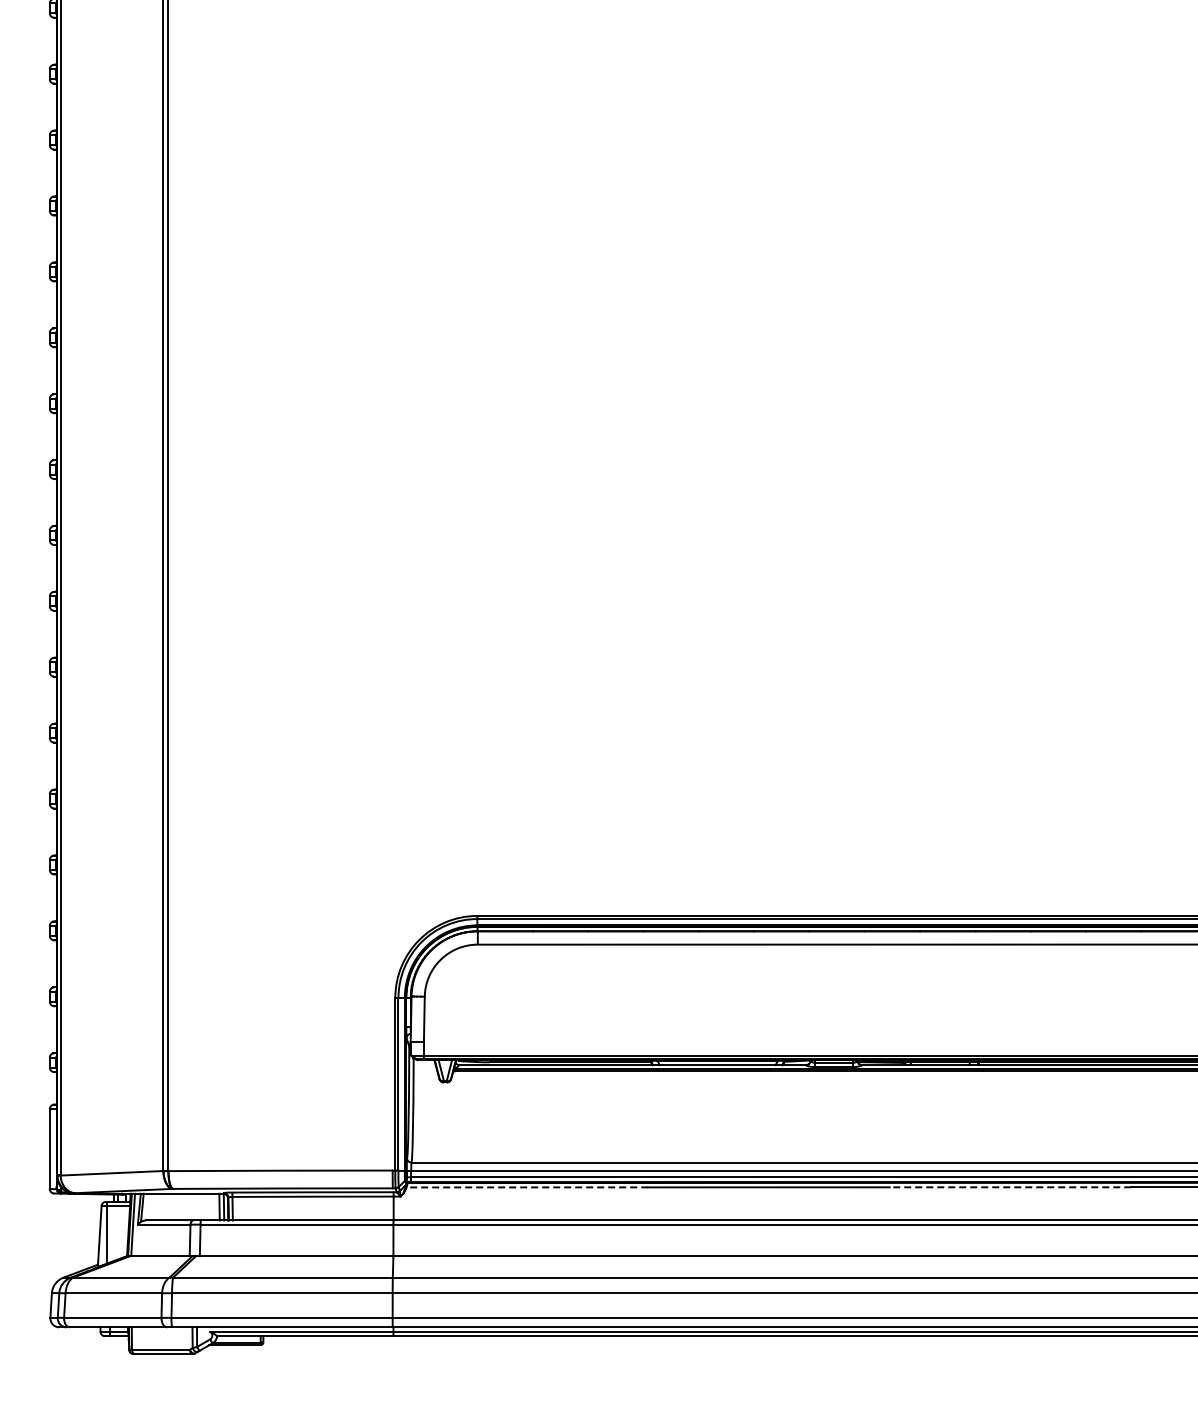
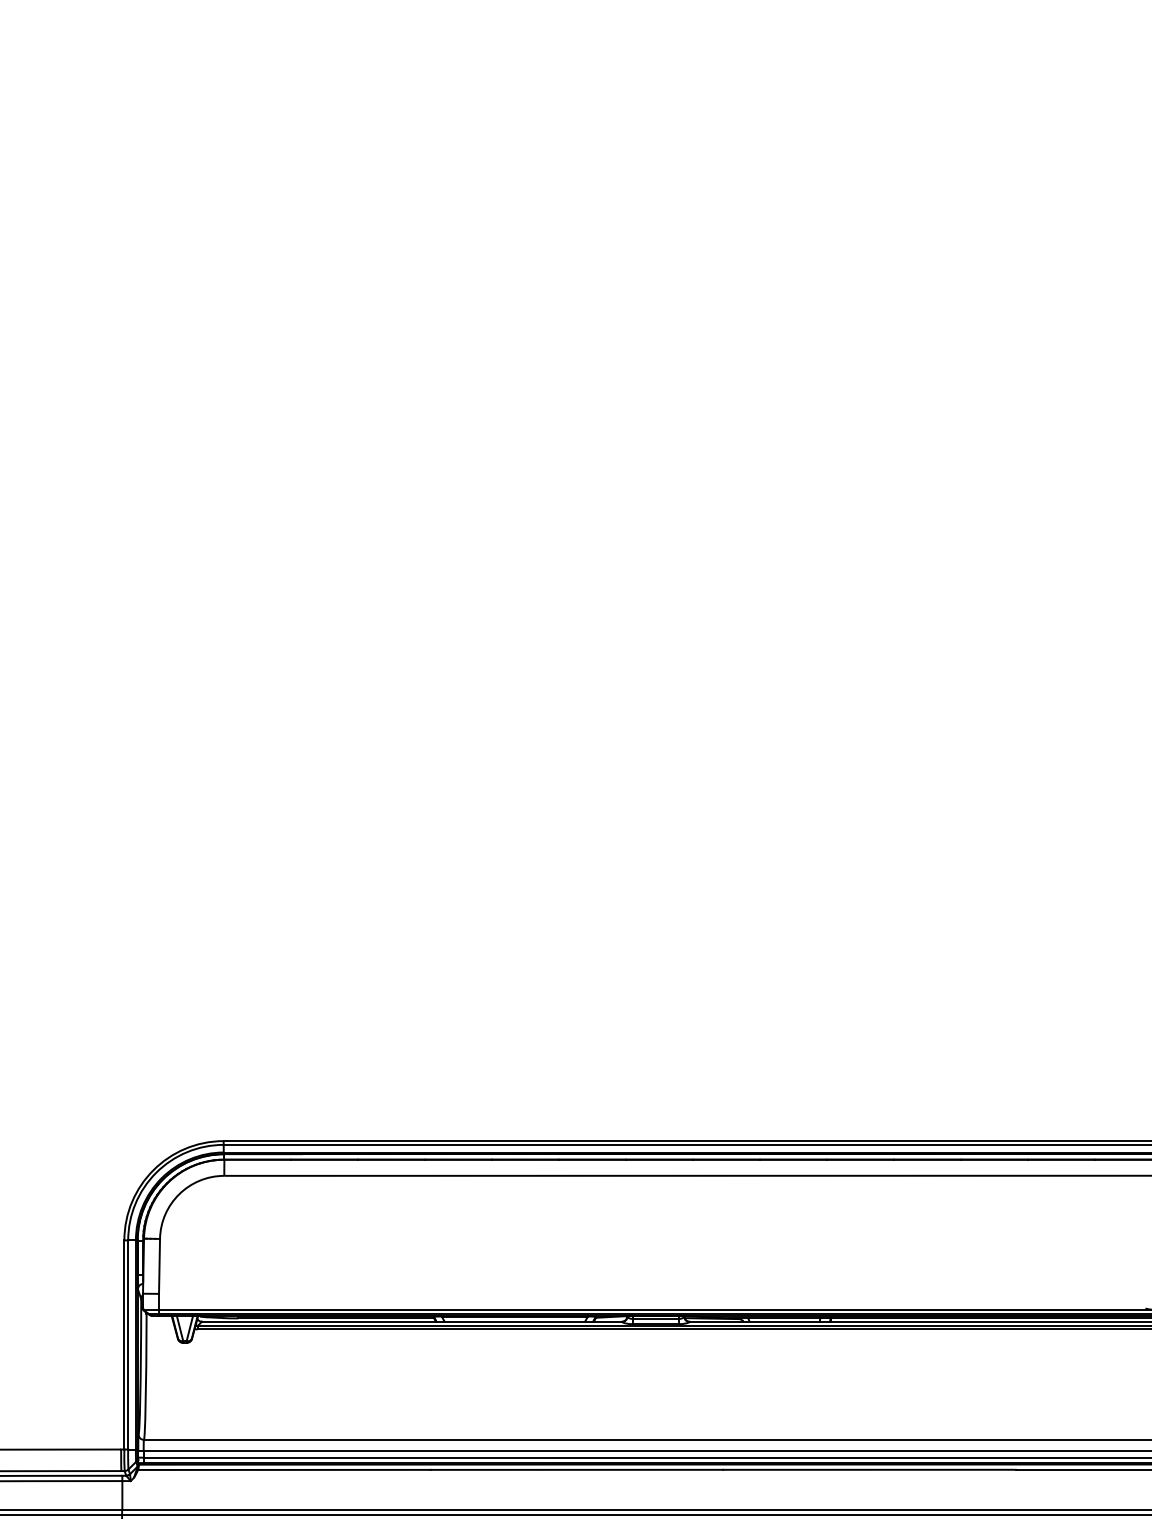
line: (527, 1187) -> (284, 1470), dashed -> solid
line: (1010, 1187) -> (869, 1470), dashed -> solid

